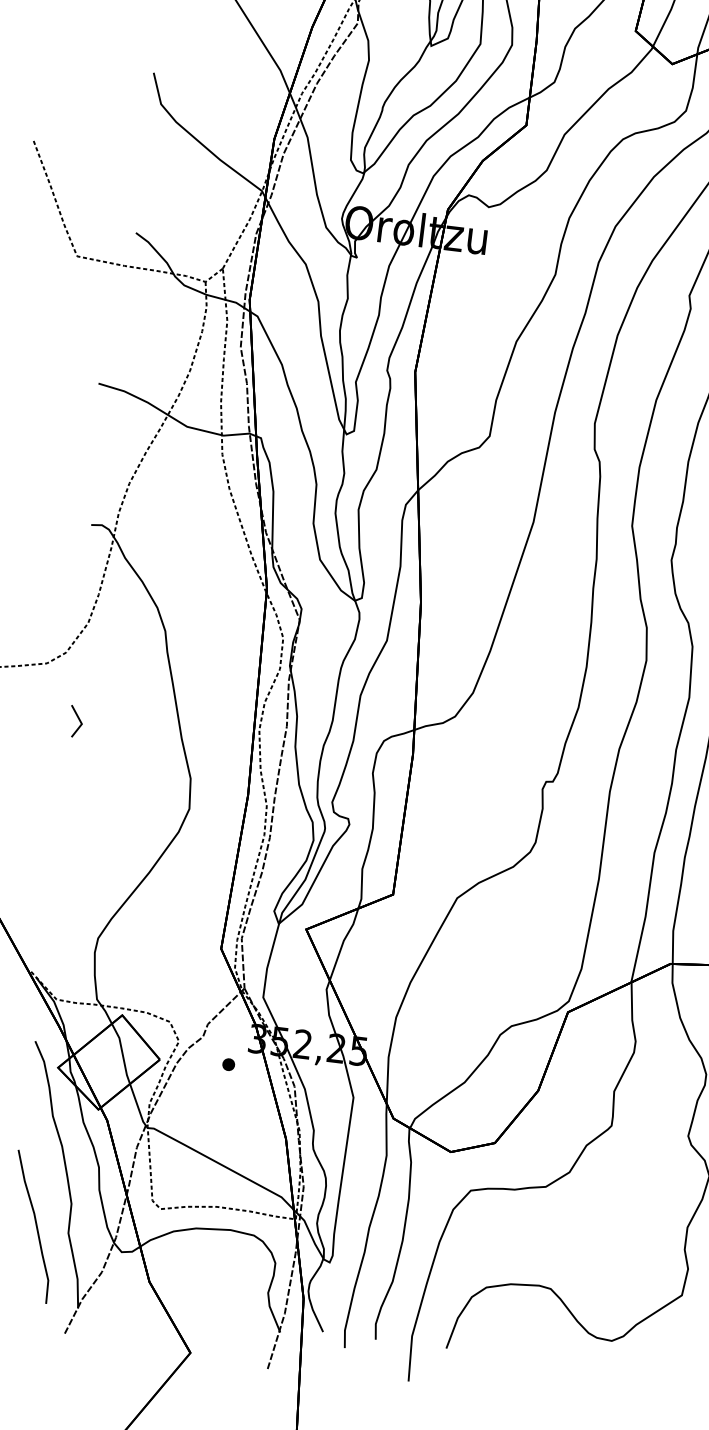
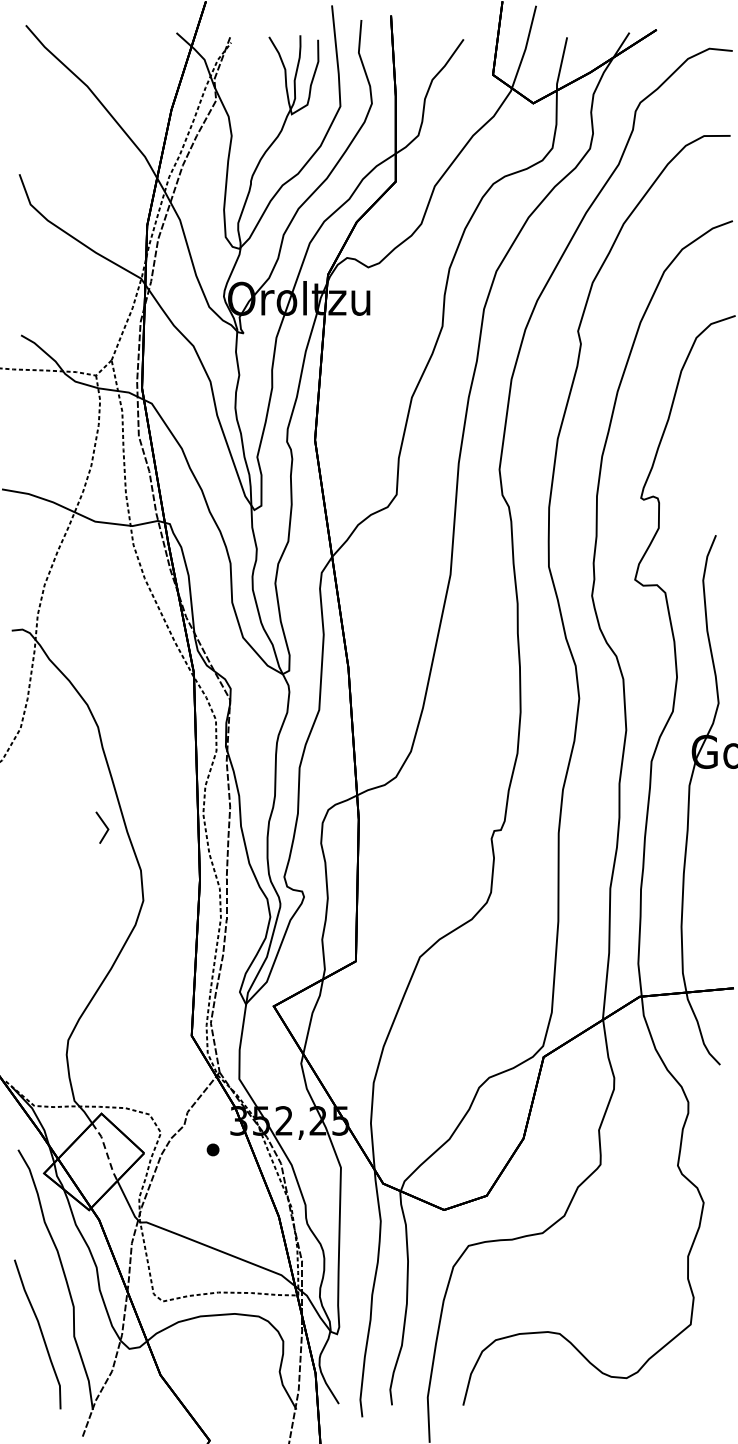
line: (78, 719) -> (104, 825), moved
line: (122, 1053) -> (106, 1151), solid -> dashed

